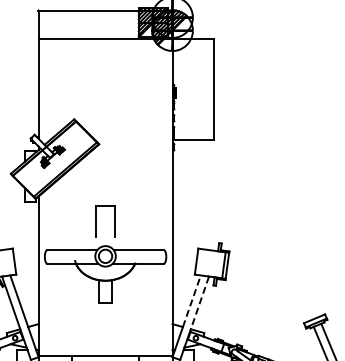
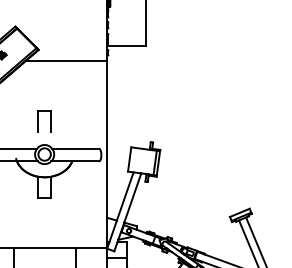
line: (128, 156) -> (66, 61), added
part: (105, 221) -> (44, 121), size x0.71
line: (192, 300) -> (125, 195), dashed -> solid
line: (199, 302) -> (132, 197), dashed -> solid

